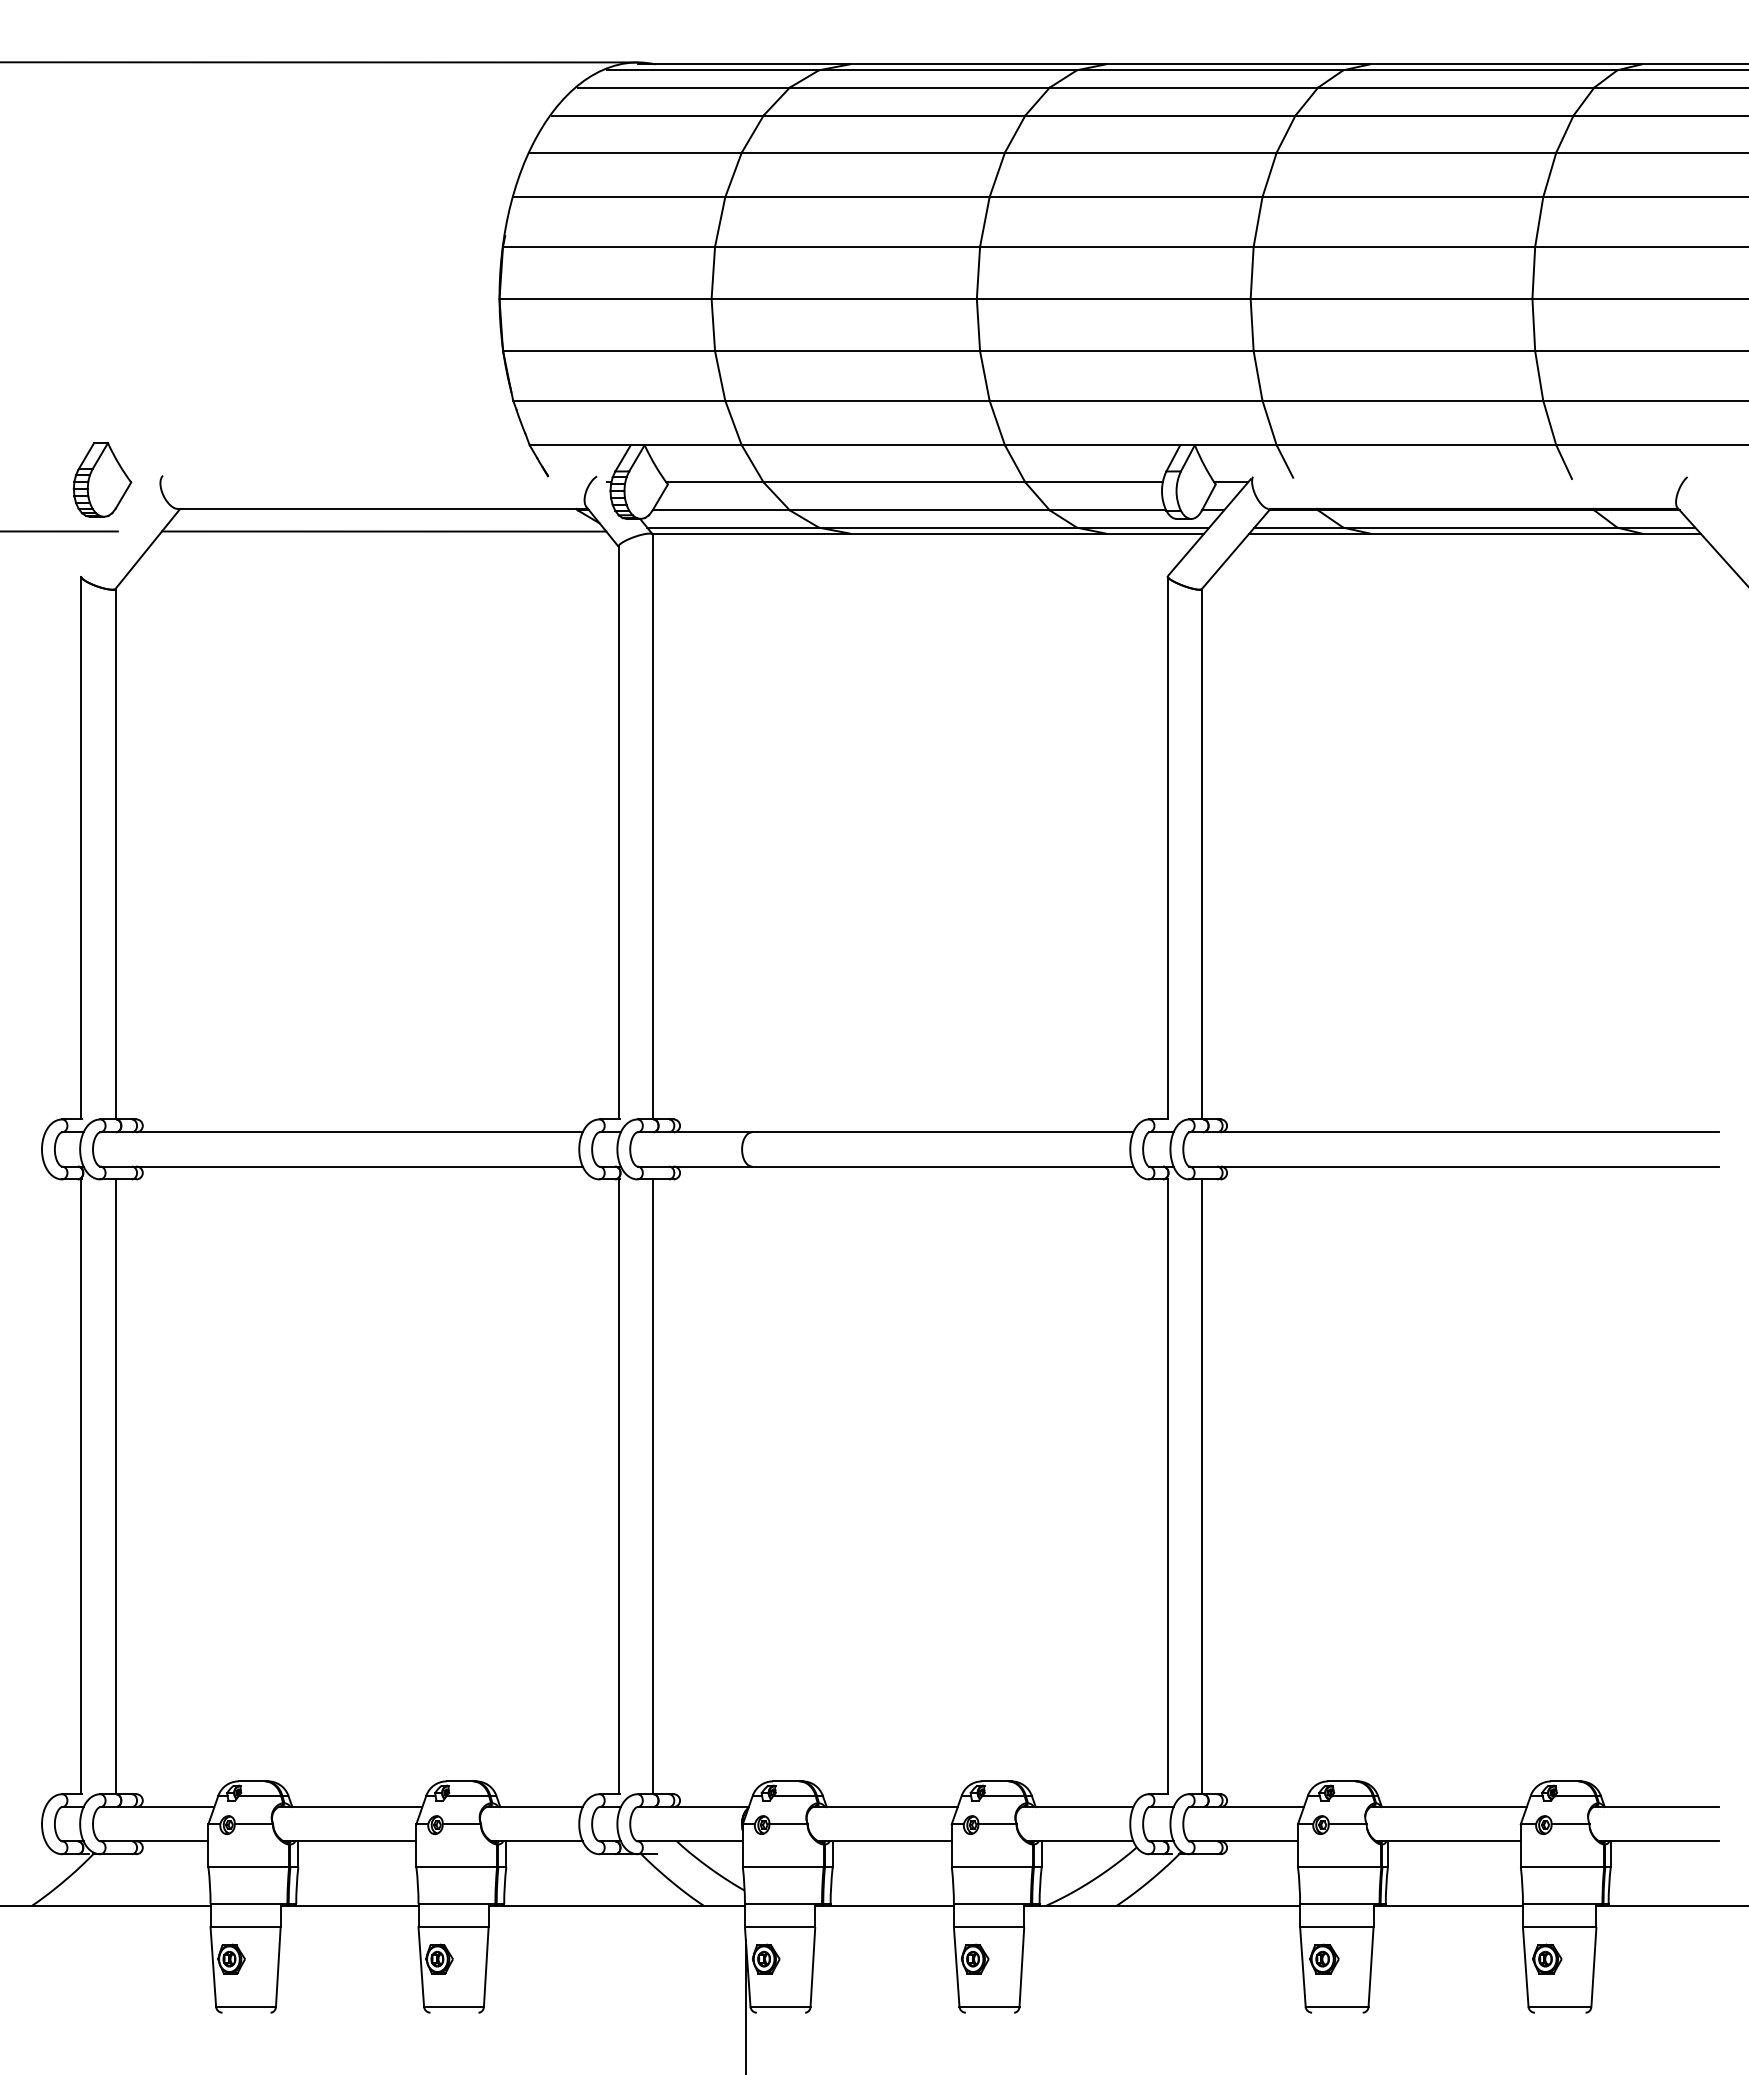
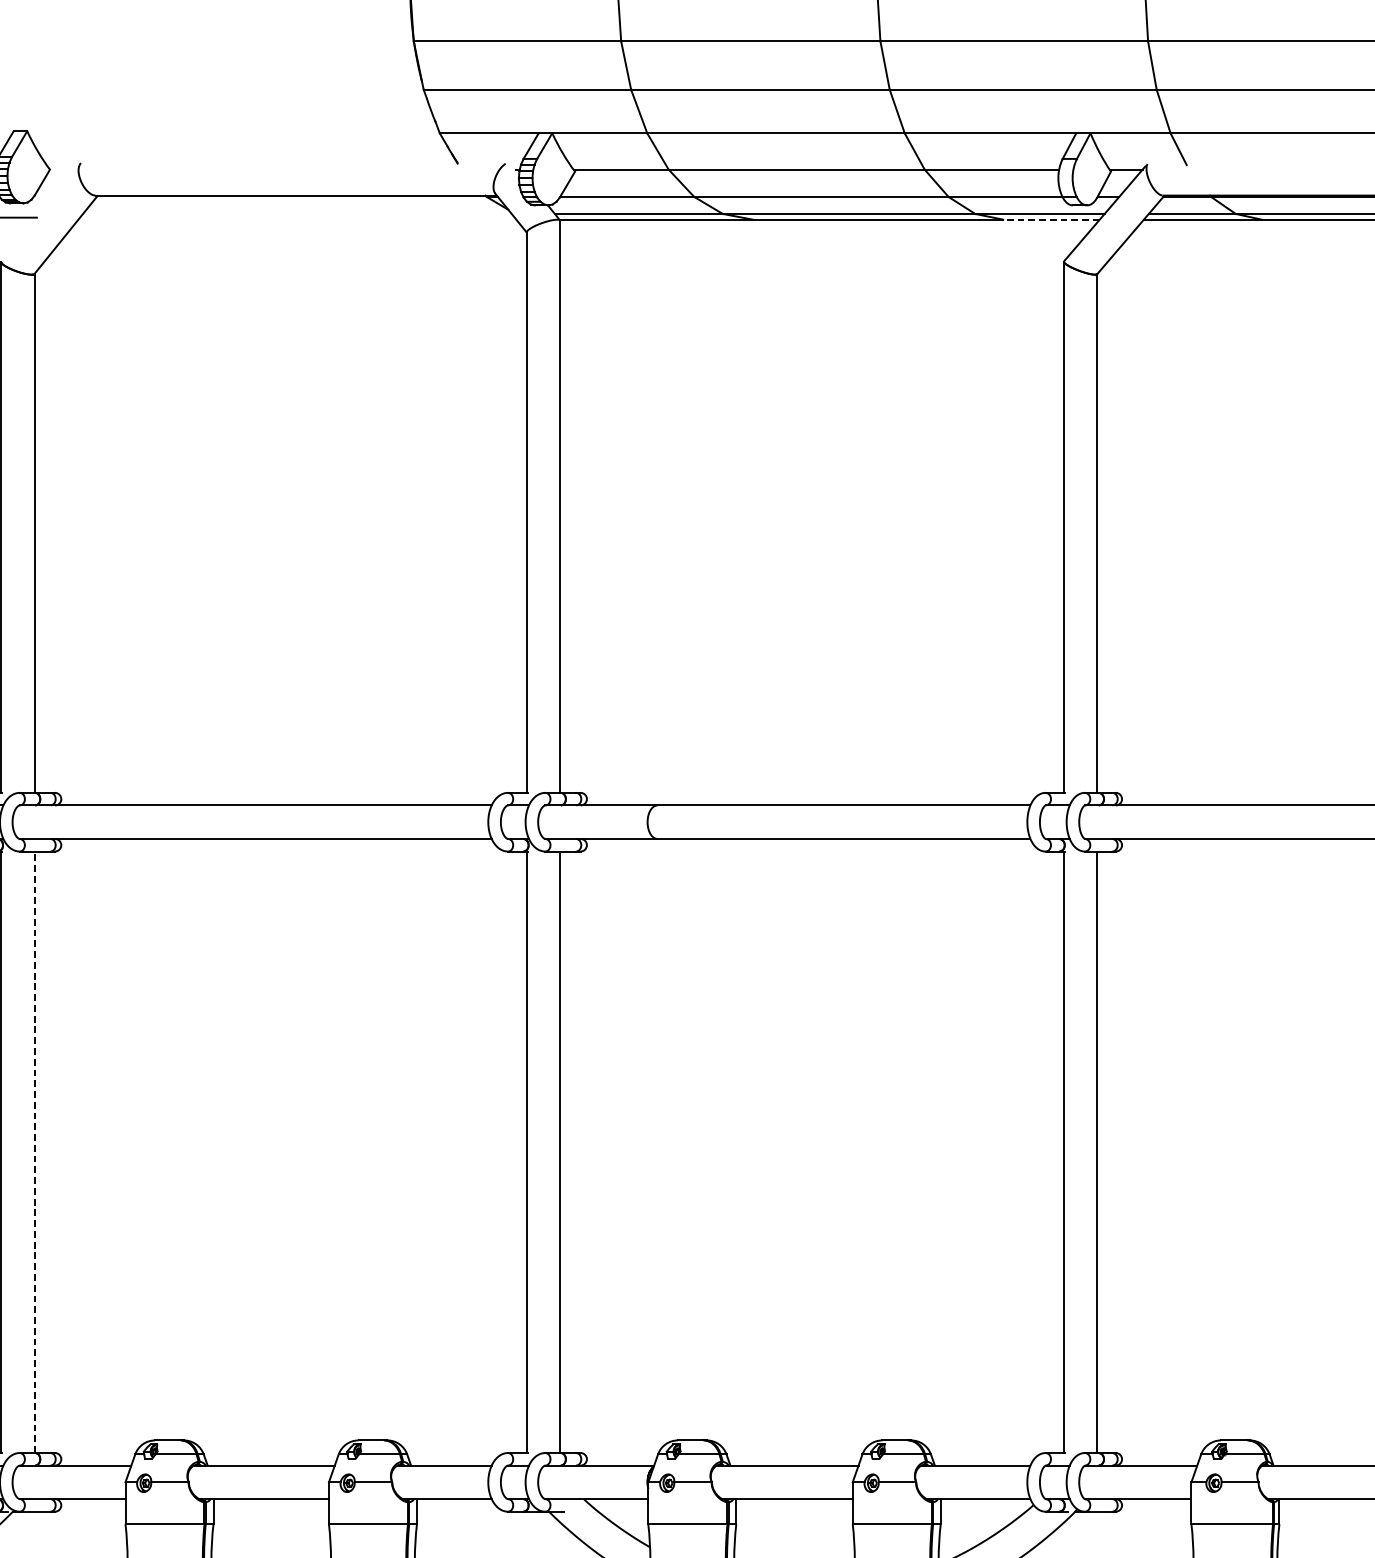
line: (383, 531) -> (296, 217), removed
line: (1154, 533) -> (1051, 219), solid -> dashed
line: (115, 1486) -> (34, 1151), solid -> dashed

